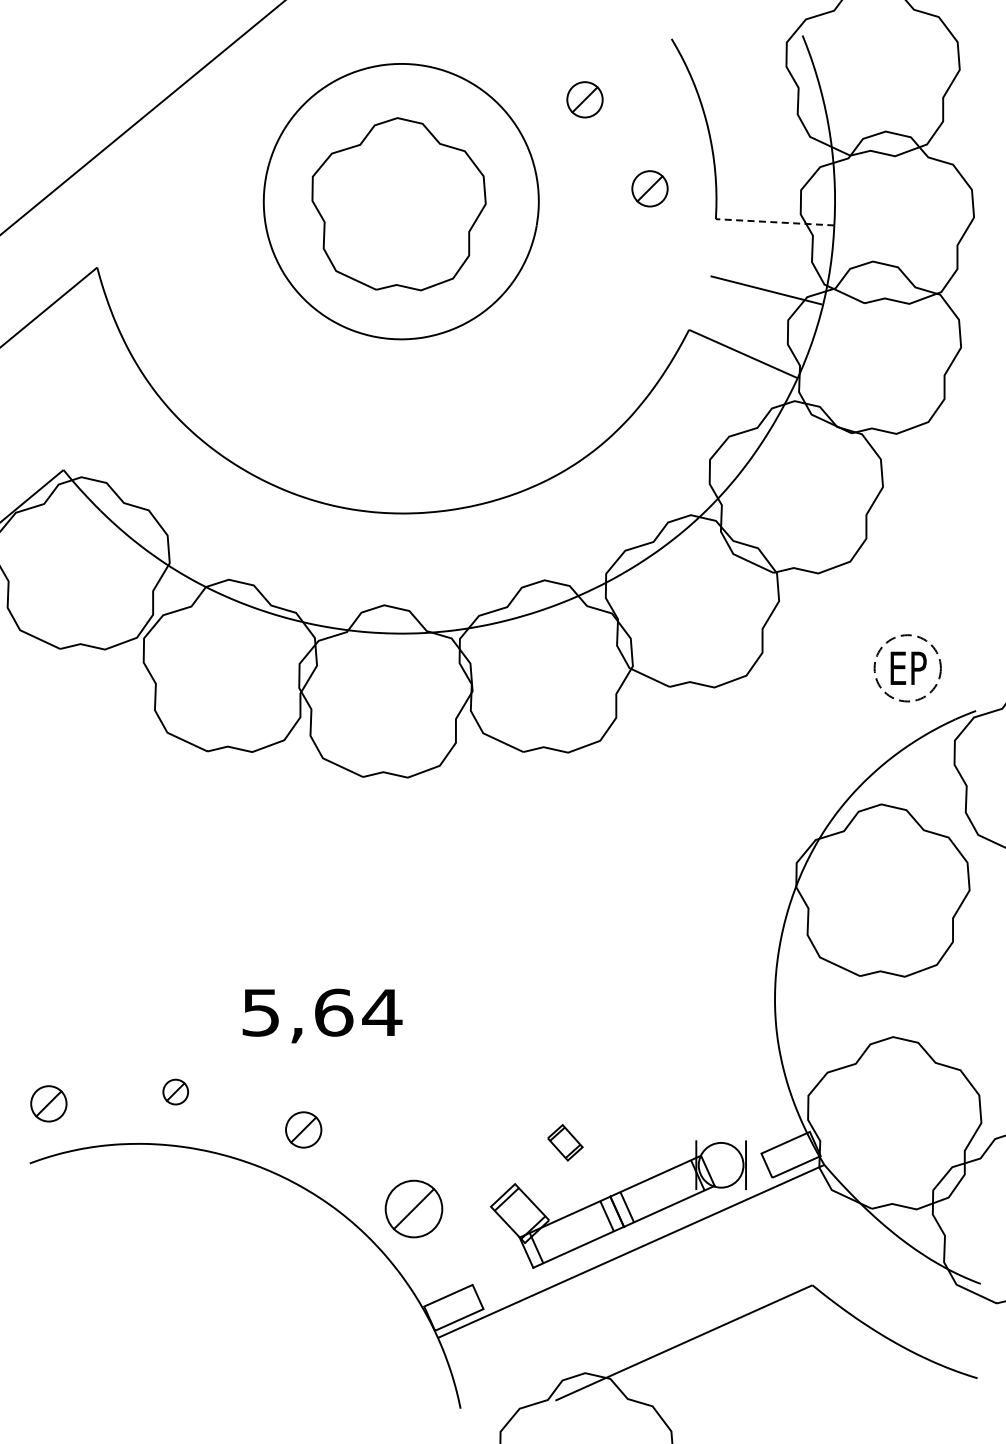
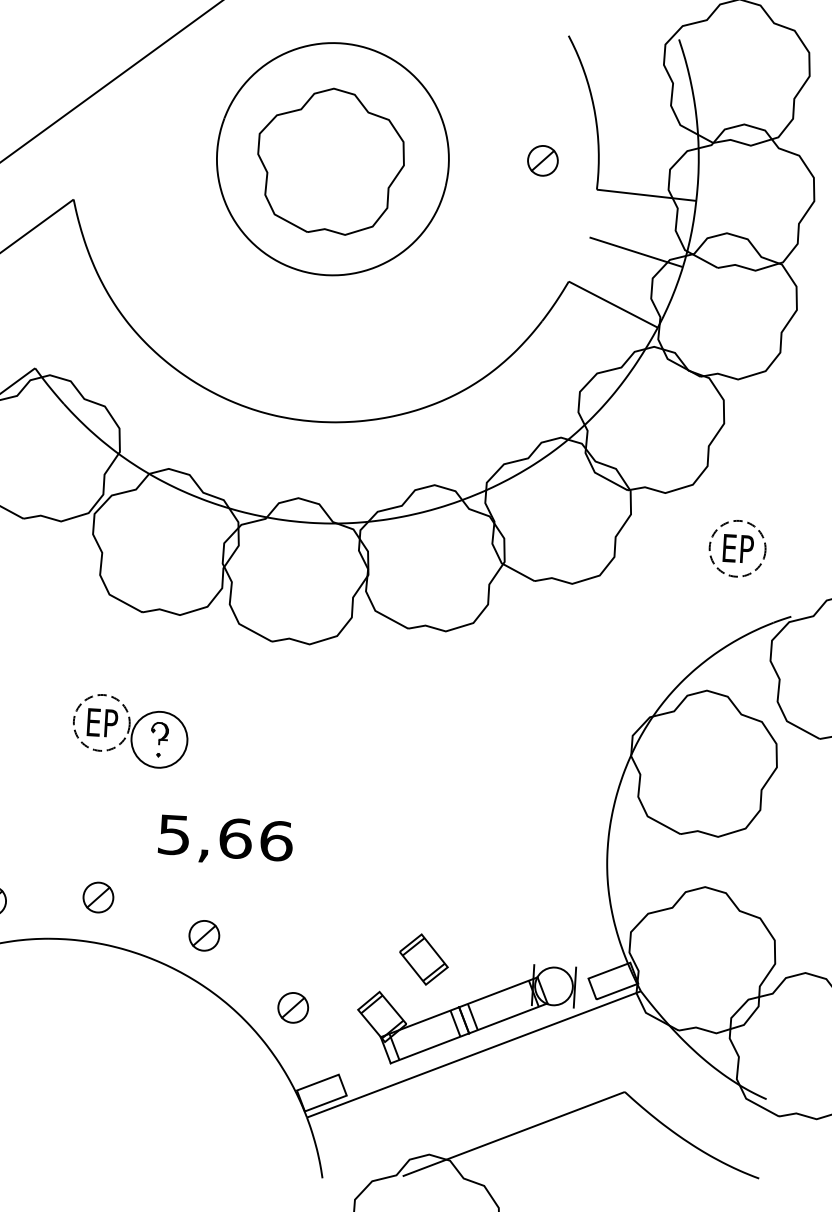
part: (584, 99) -> (492, 82), removed
line: (774, 222) -> (646, 195), dashed -> solid
part: (907, 668) -> (737, 548), moved
part: (201, 893) -> (130, 731), added
text: (382, 1012) -> (276, 840), 5,64 -> 5,66
part: (175, 1091) -> (98, 897), size x1.43
part: (565, 1142) -> (424, 959), size x1.67
part: (413, 1208) -> (292, 1007), size x0.62

